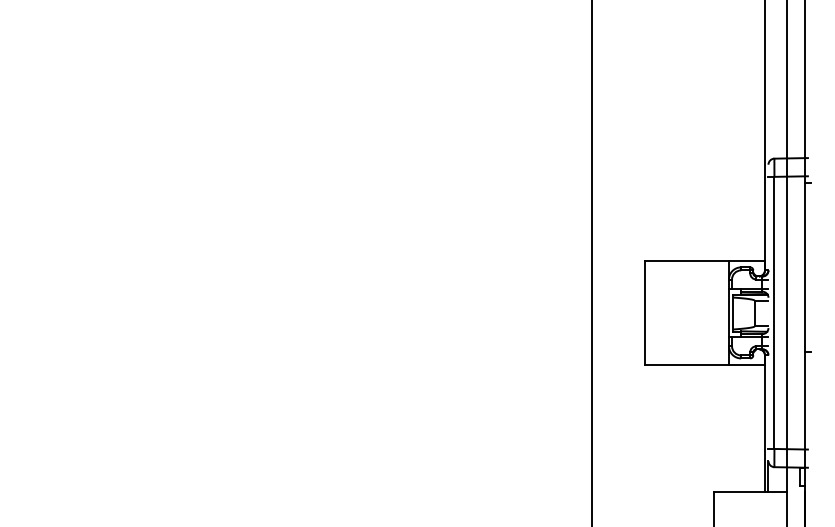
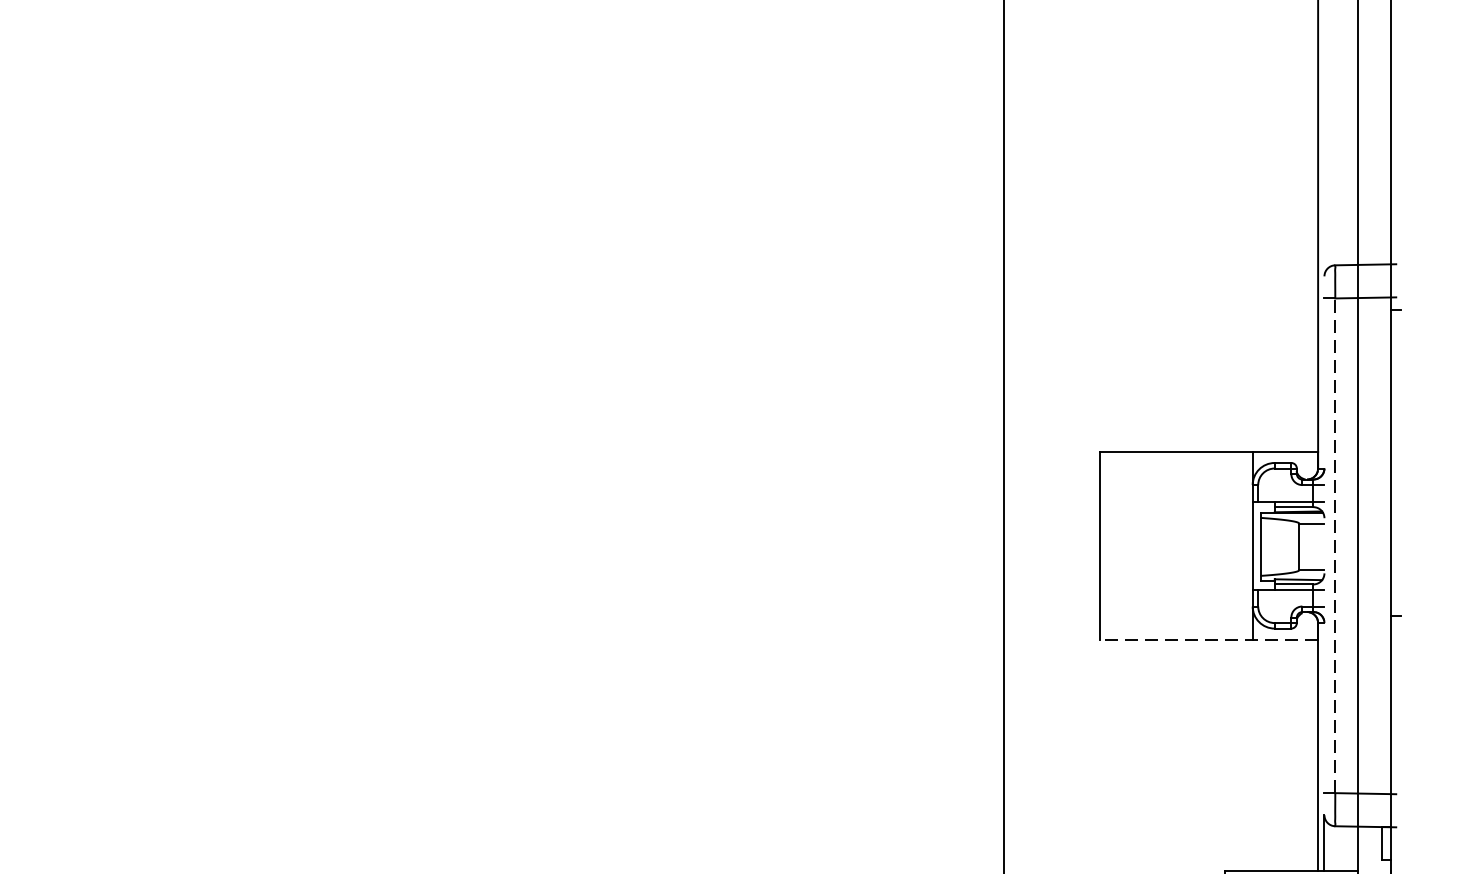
line: (774, 312) -> (1335, 545), solid -> dashed
line: (704, 364) -> (1208, 639), solid -> dashed

